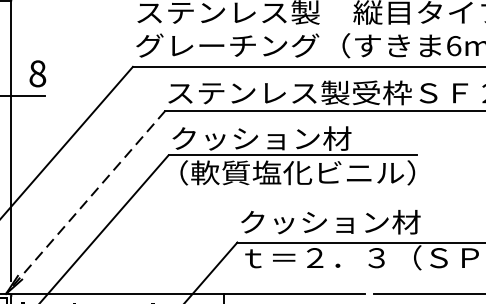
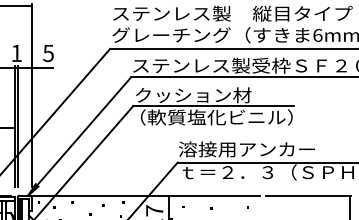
text: (37, 72) -> (48, 52), 8 -> 5
line: (85, 202) -> (79, 136), dashed -> solid
text: (343, 222) -> (246, 149), クッション材 -> 溶接用アンカー

